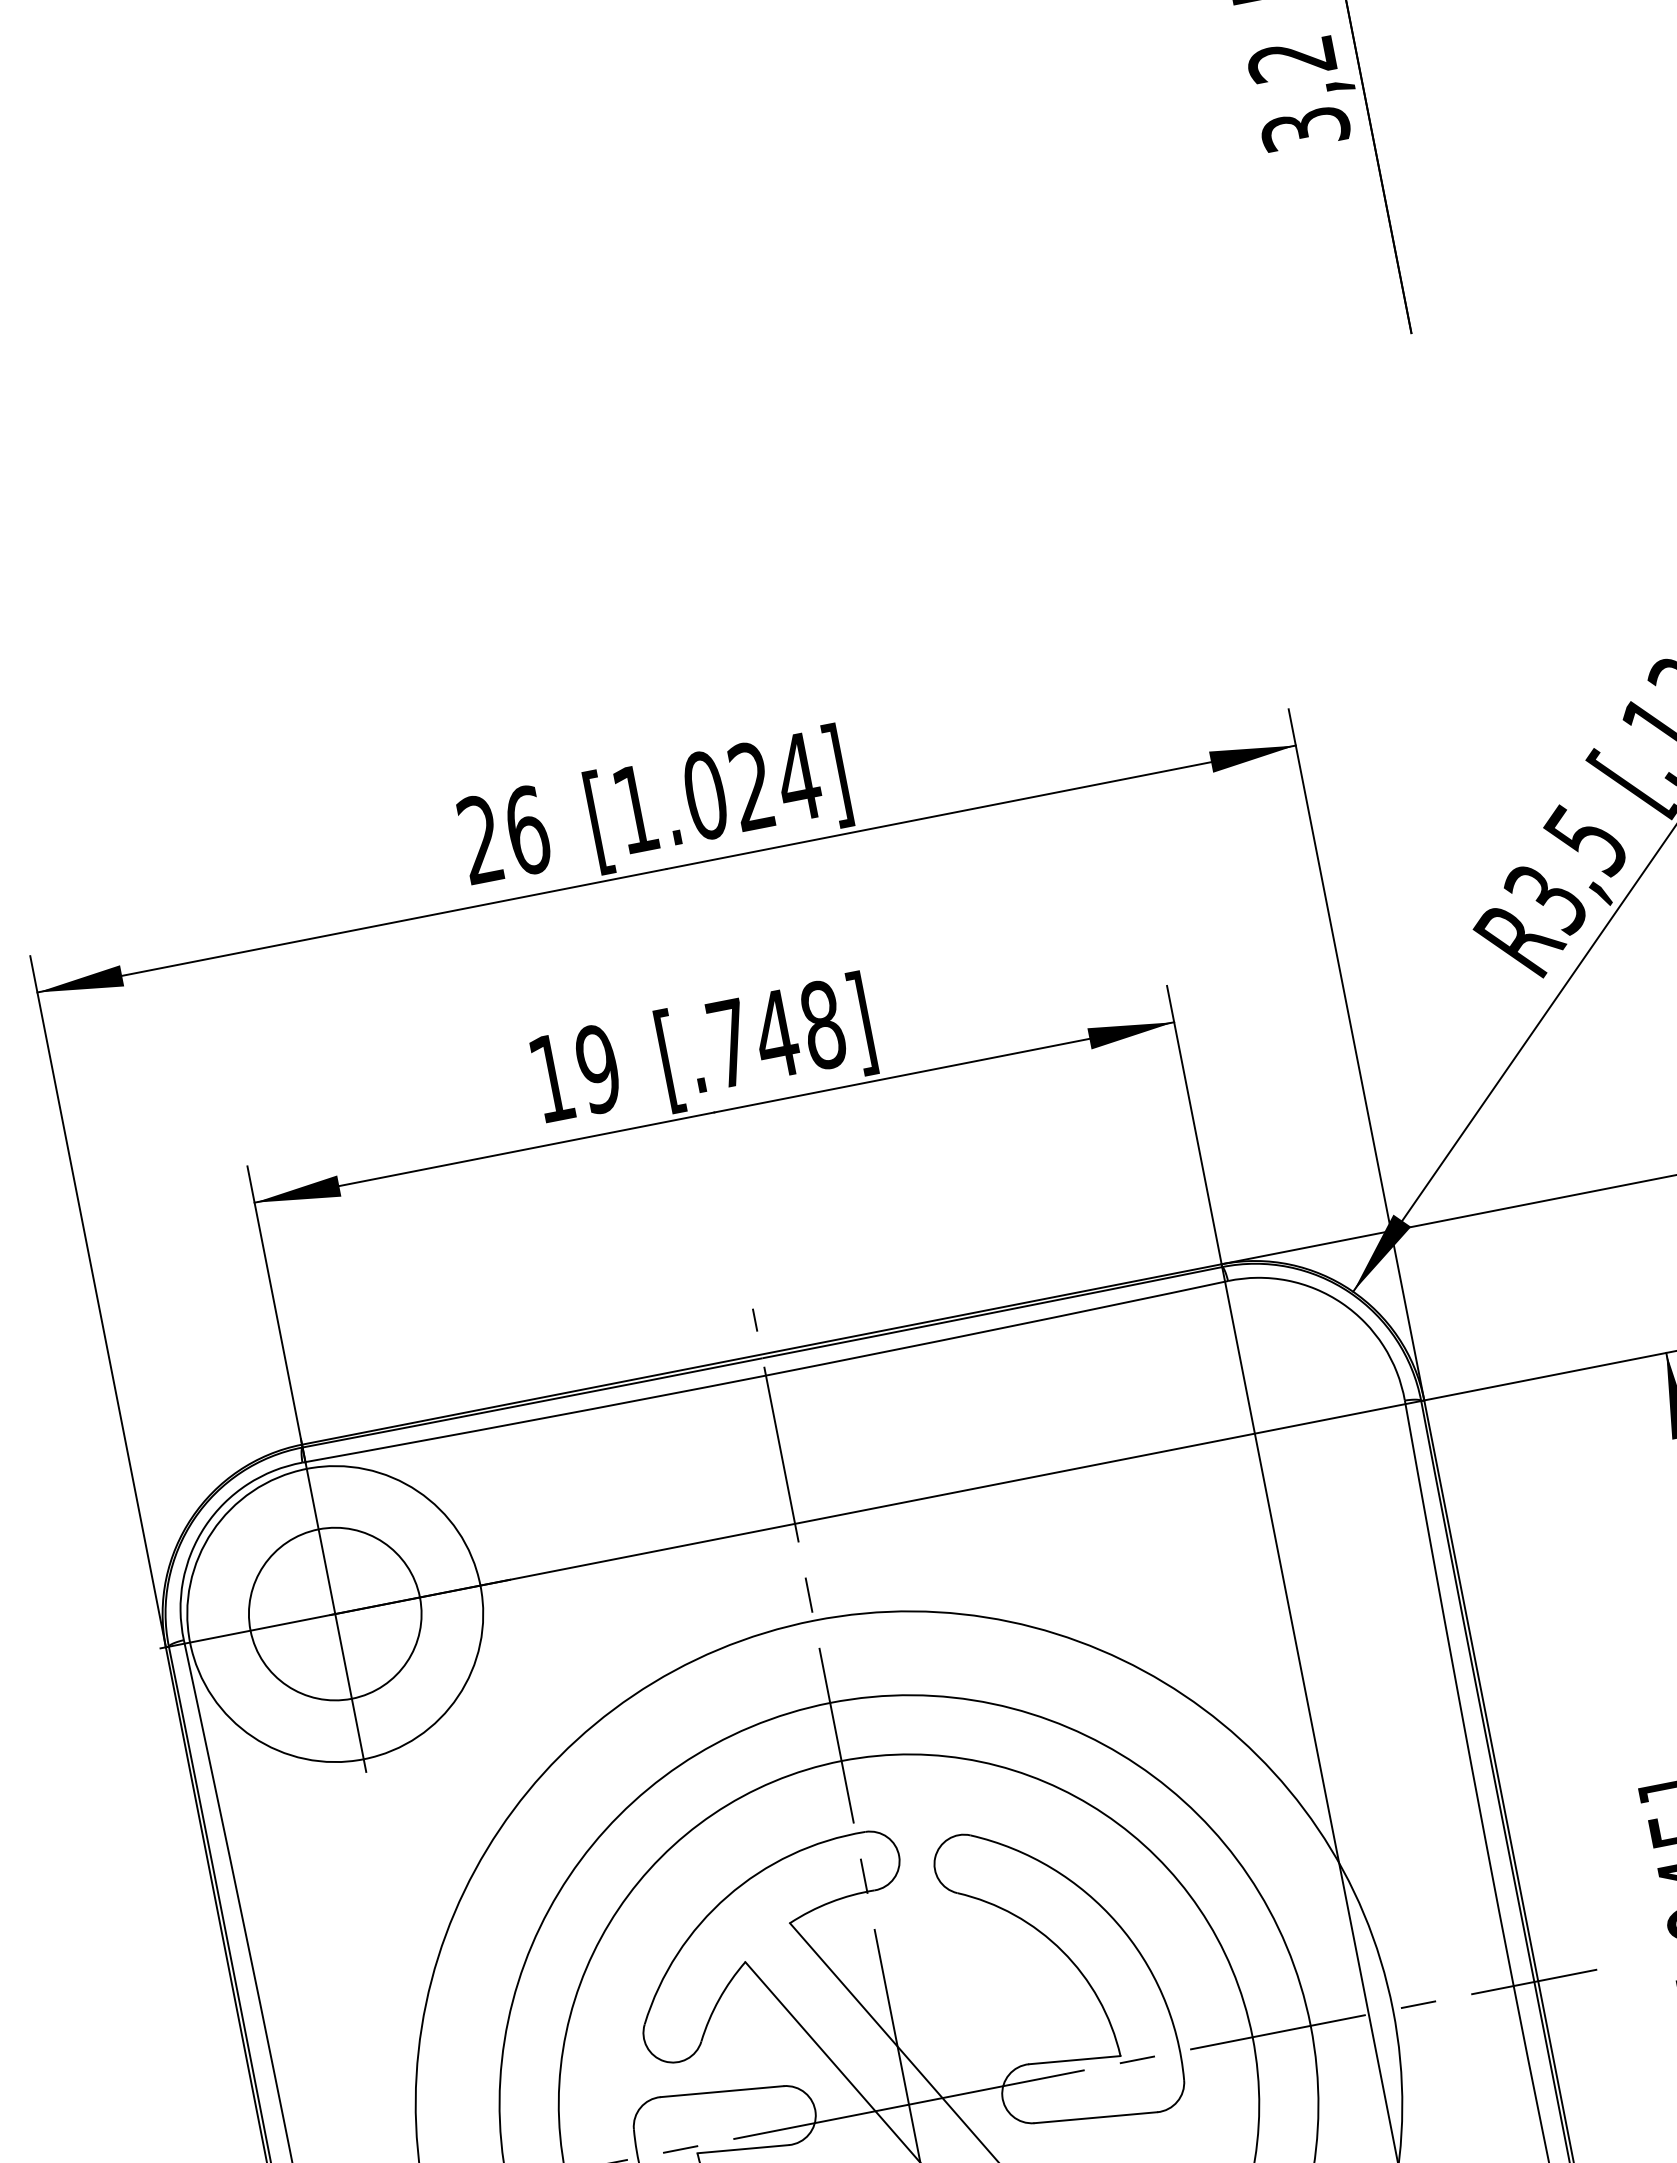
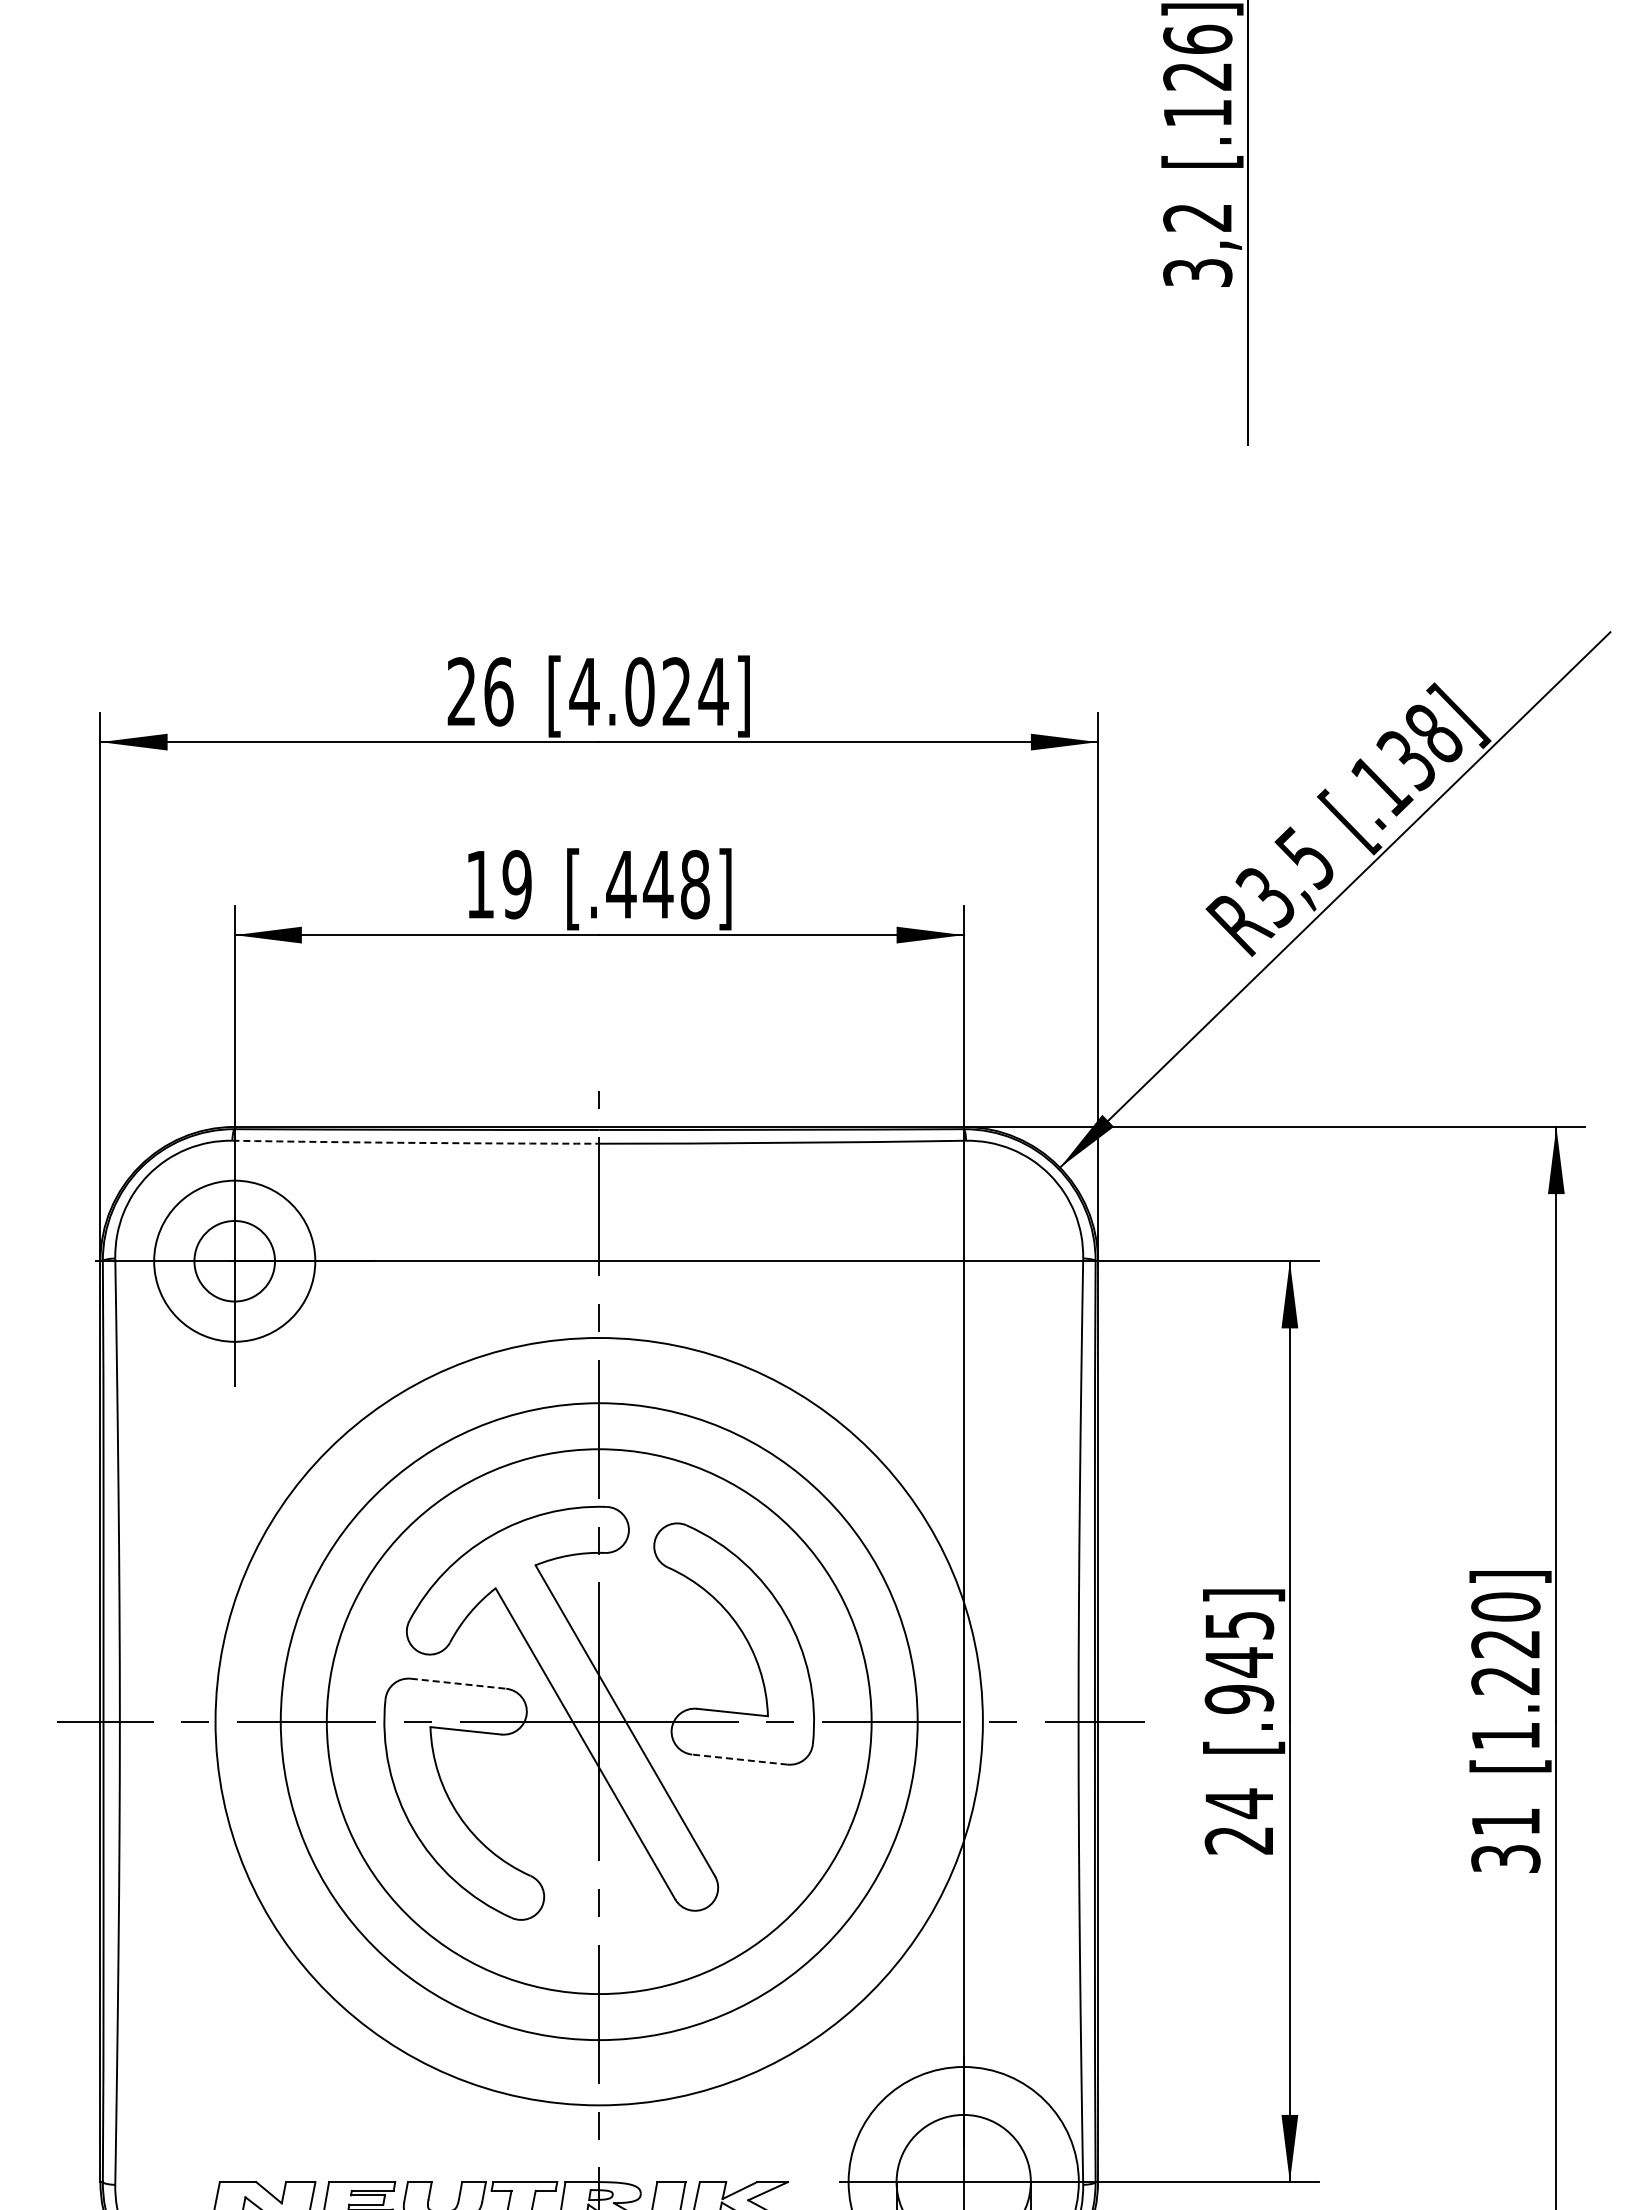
text: (635, 808) -> (584, 691), [1.024] -> [4.024]
text: (729, 1043) -> (621, 884), [.748] -> [.448]
arc: (533, 1419) -> (415, 1142), solid -> dashed
circle: (335, 1614) -> (234, 1261), size x0.6
circle: (335, 1614) -> (234, 1261), size x0.7
line: (722, 2091) -> (458, 1683), solid -> dashed
line: (1095, 2117) -> (739, 1759), solid -> dashed

